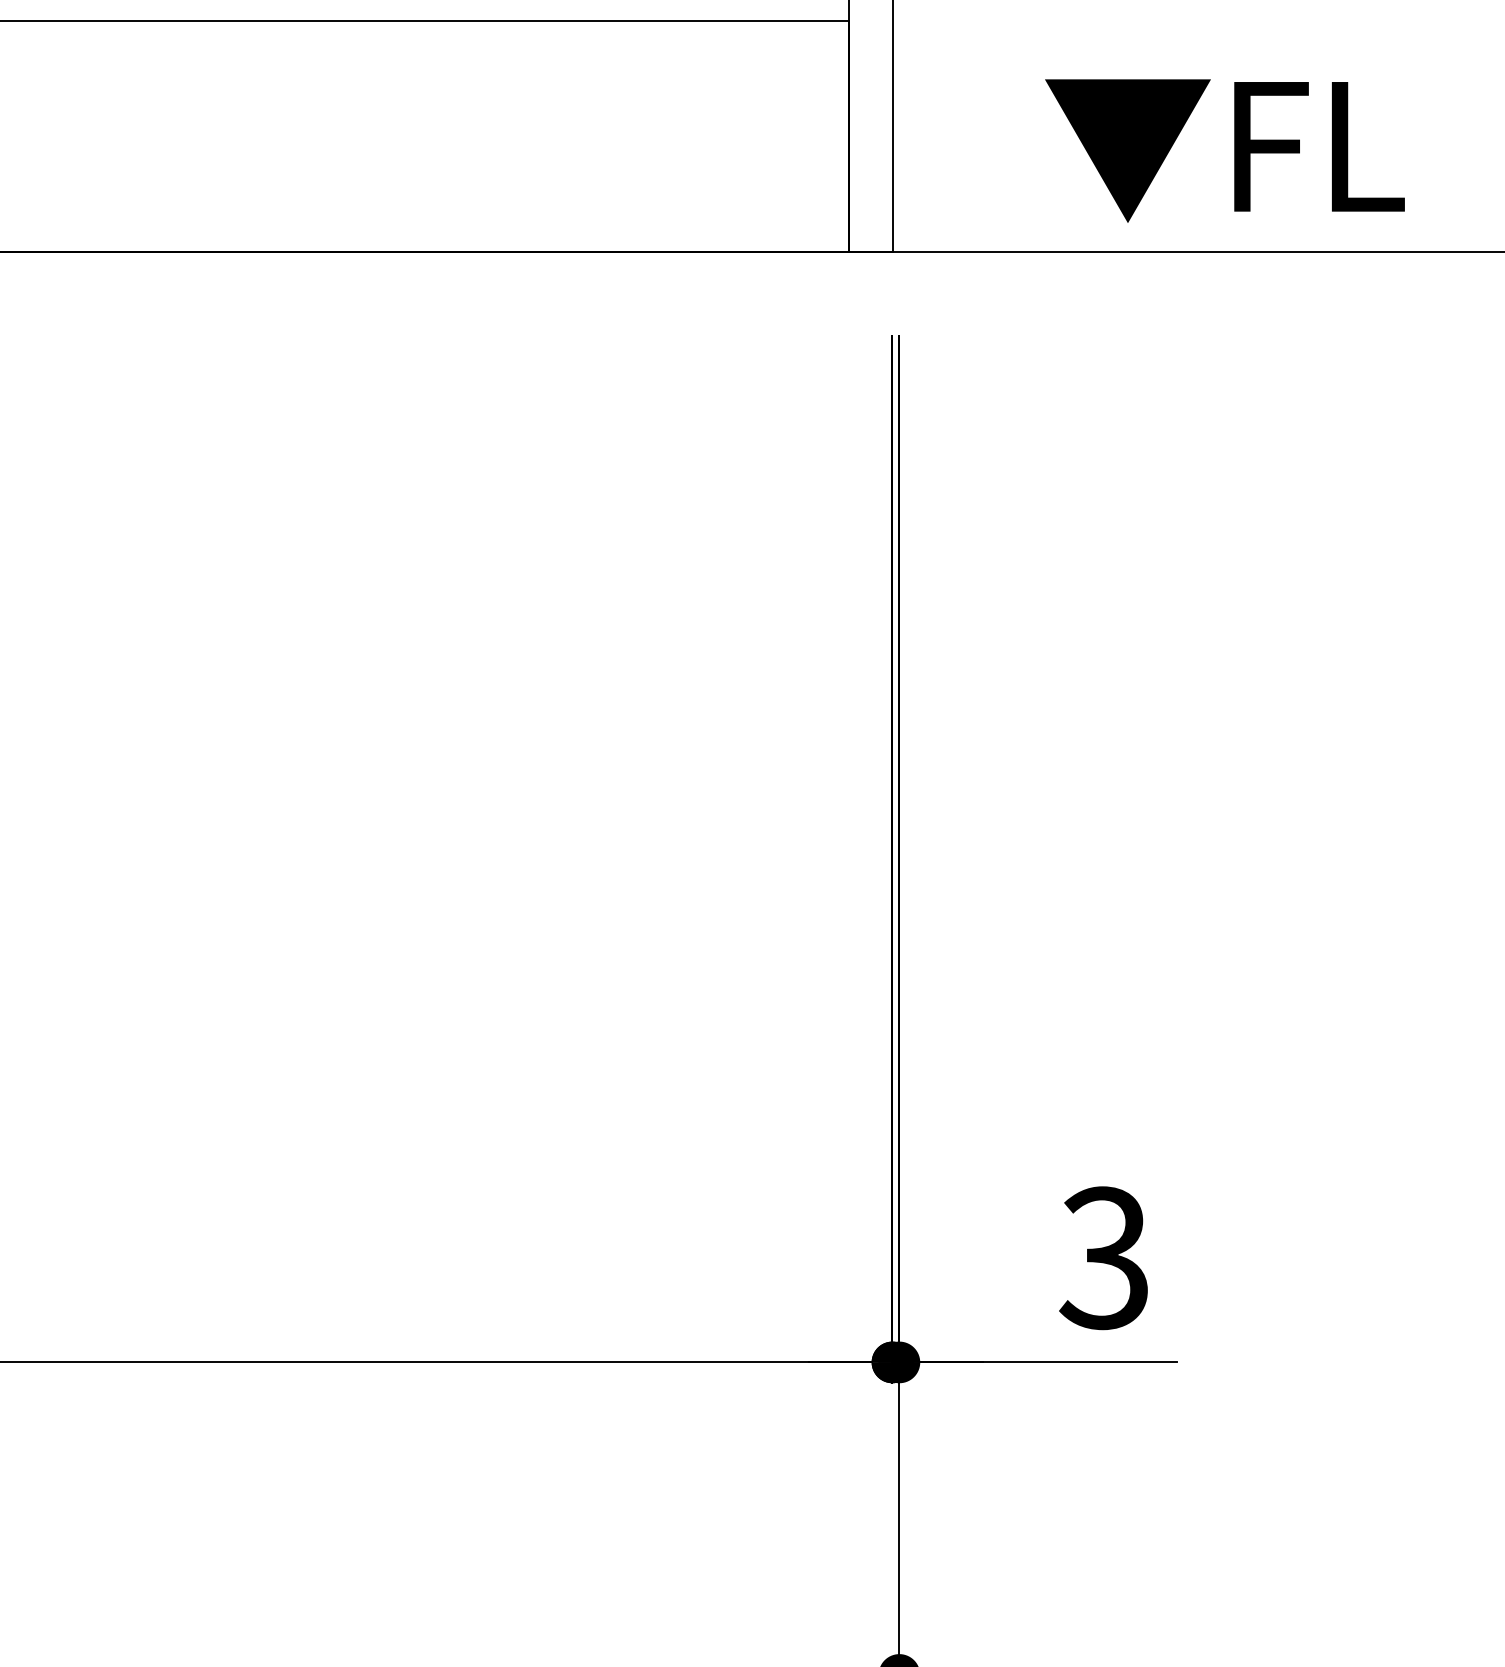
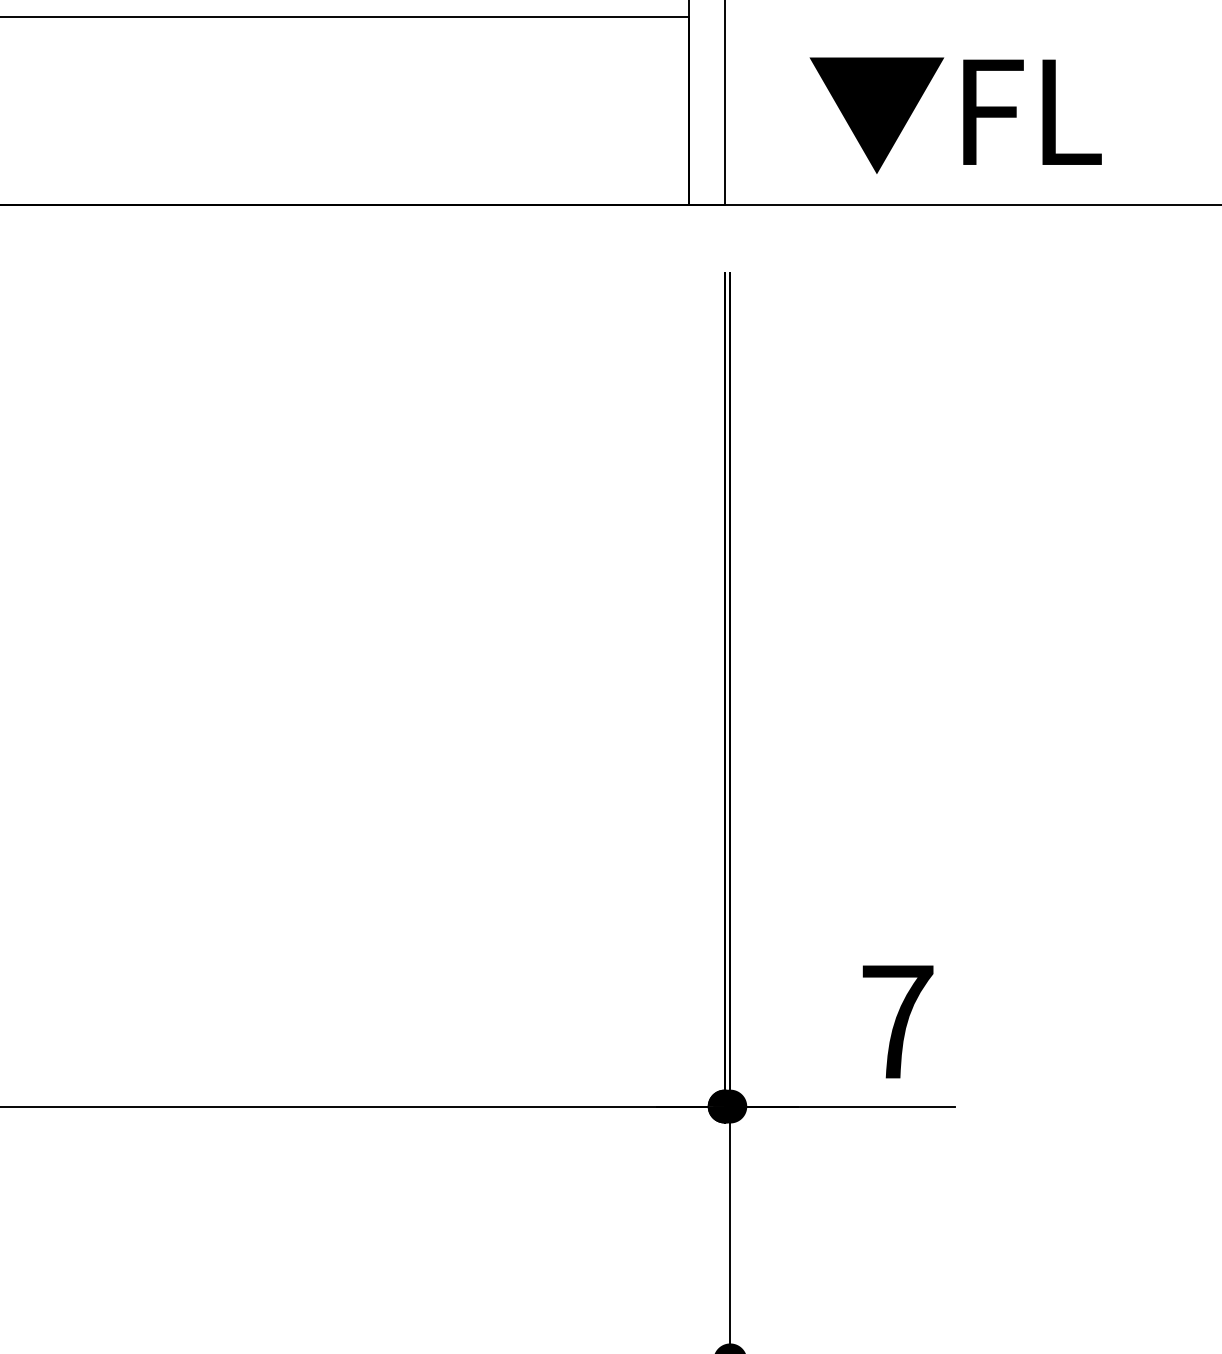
text: (1224, 150) -> (955, 115), moved
text: (1104, 1257) -> (896, 1021), 3 -> 7

